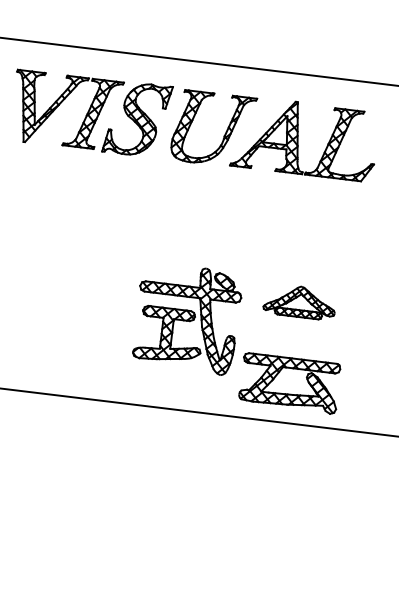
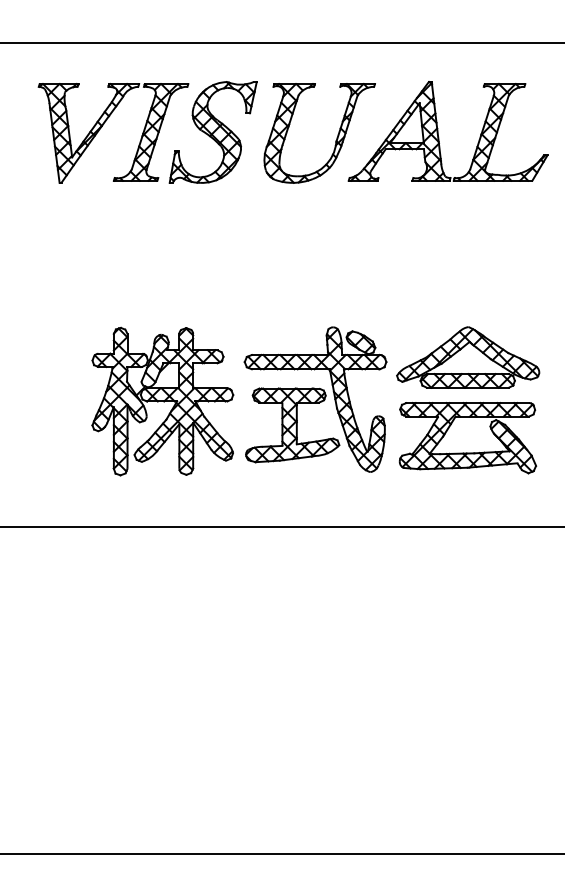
part: (300, 301) -> (468, 357), size x1.43
part: (78, 306) -> (162, 401), added
part: (288, 393) -> (467, 452), moved

